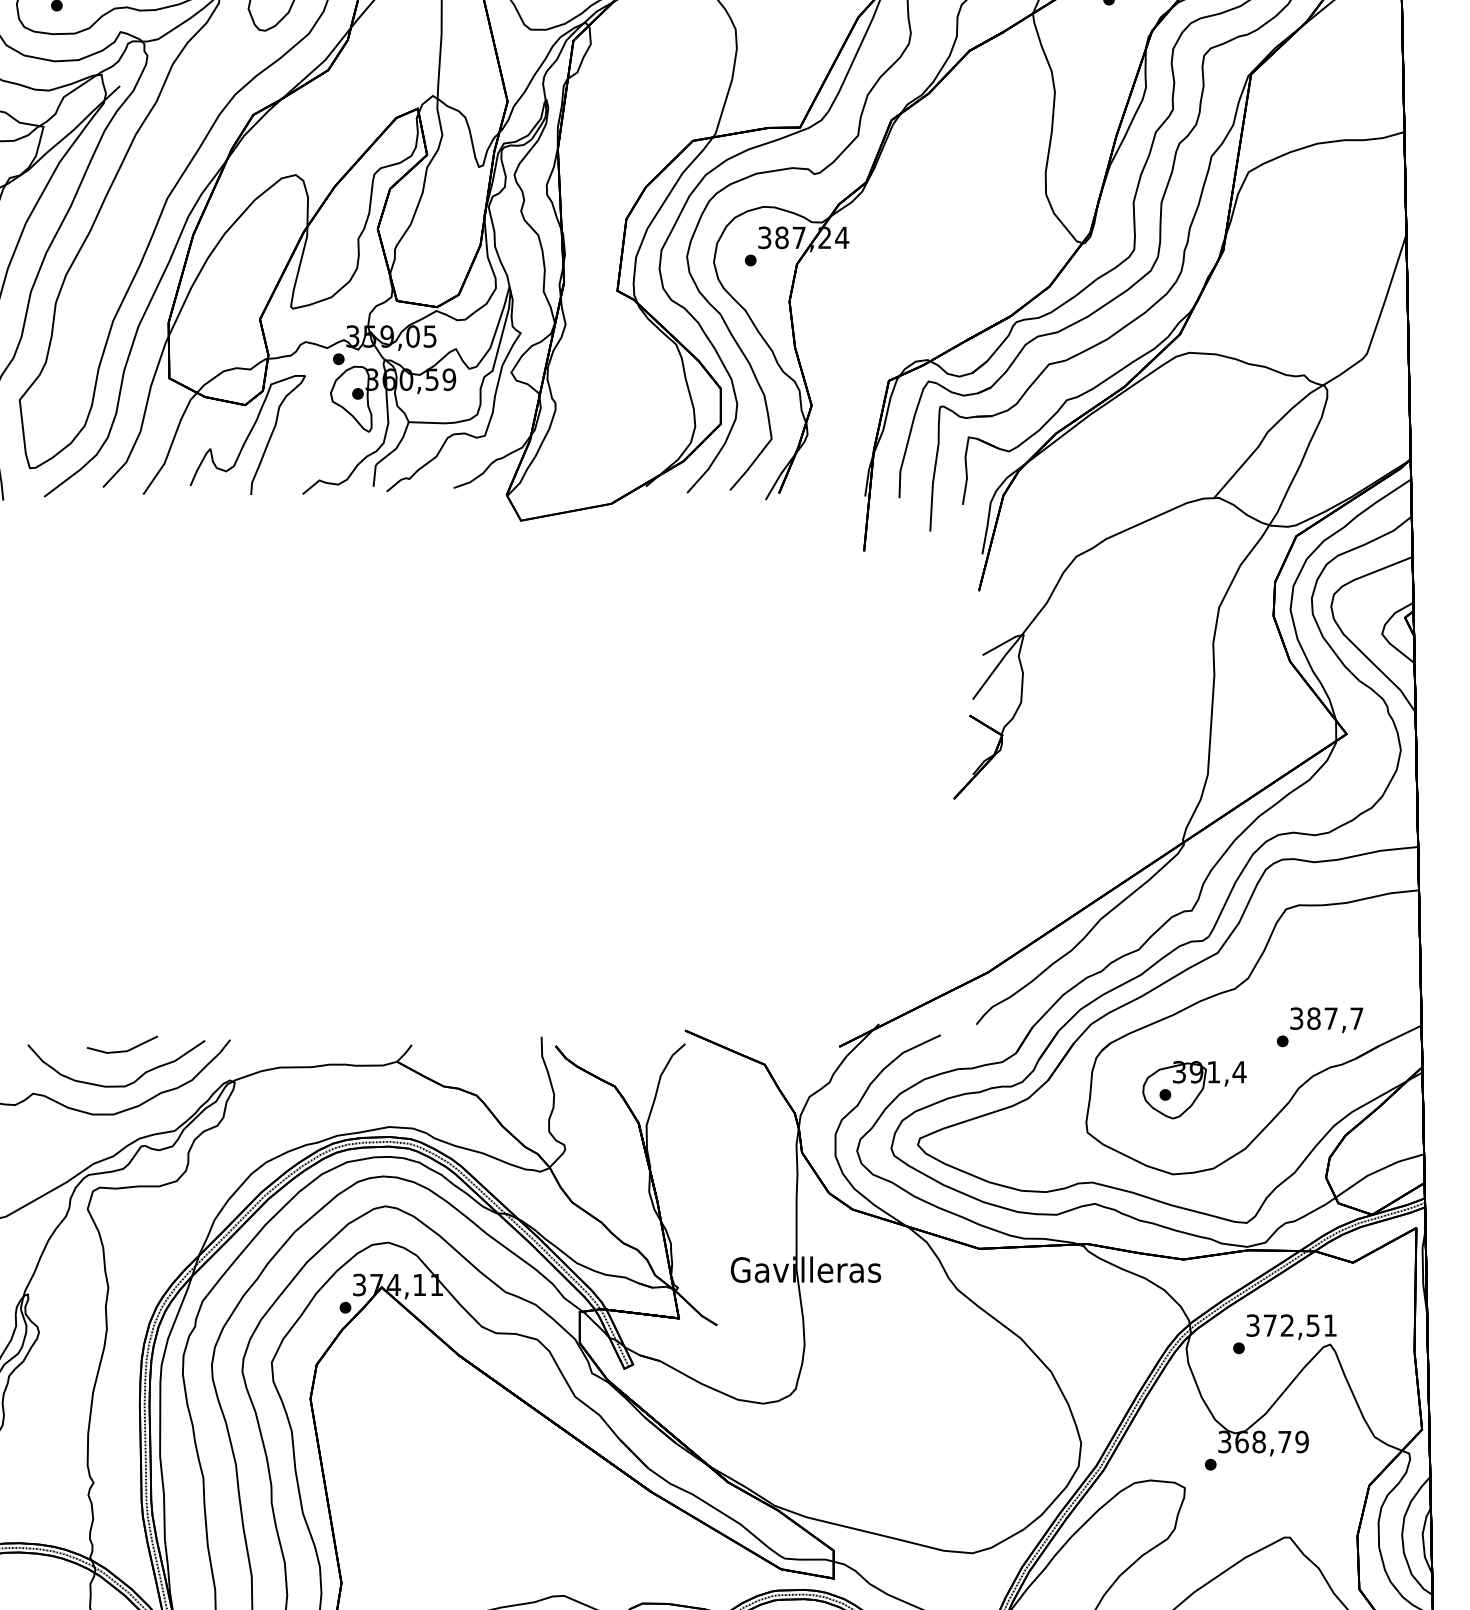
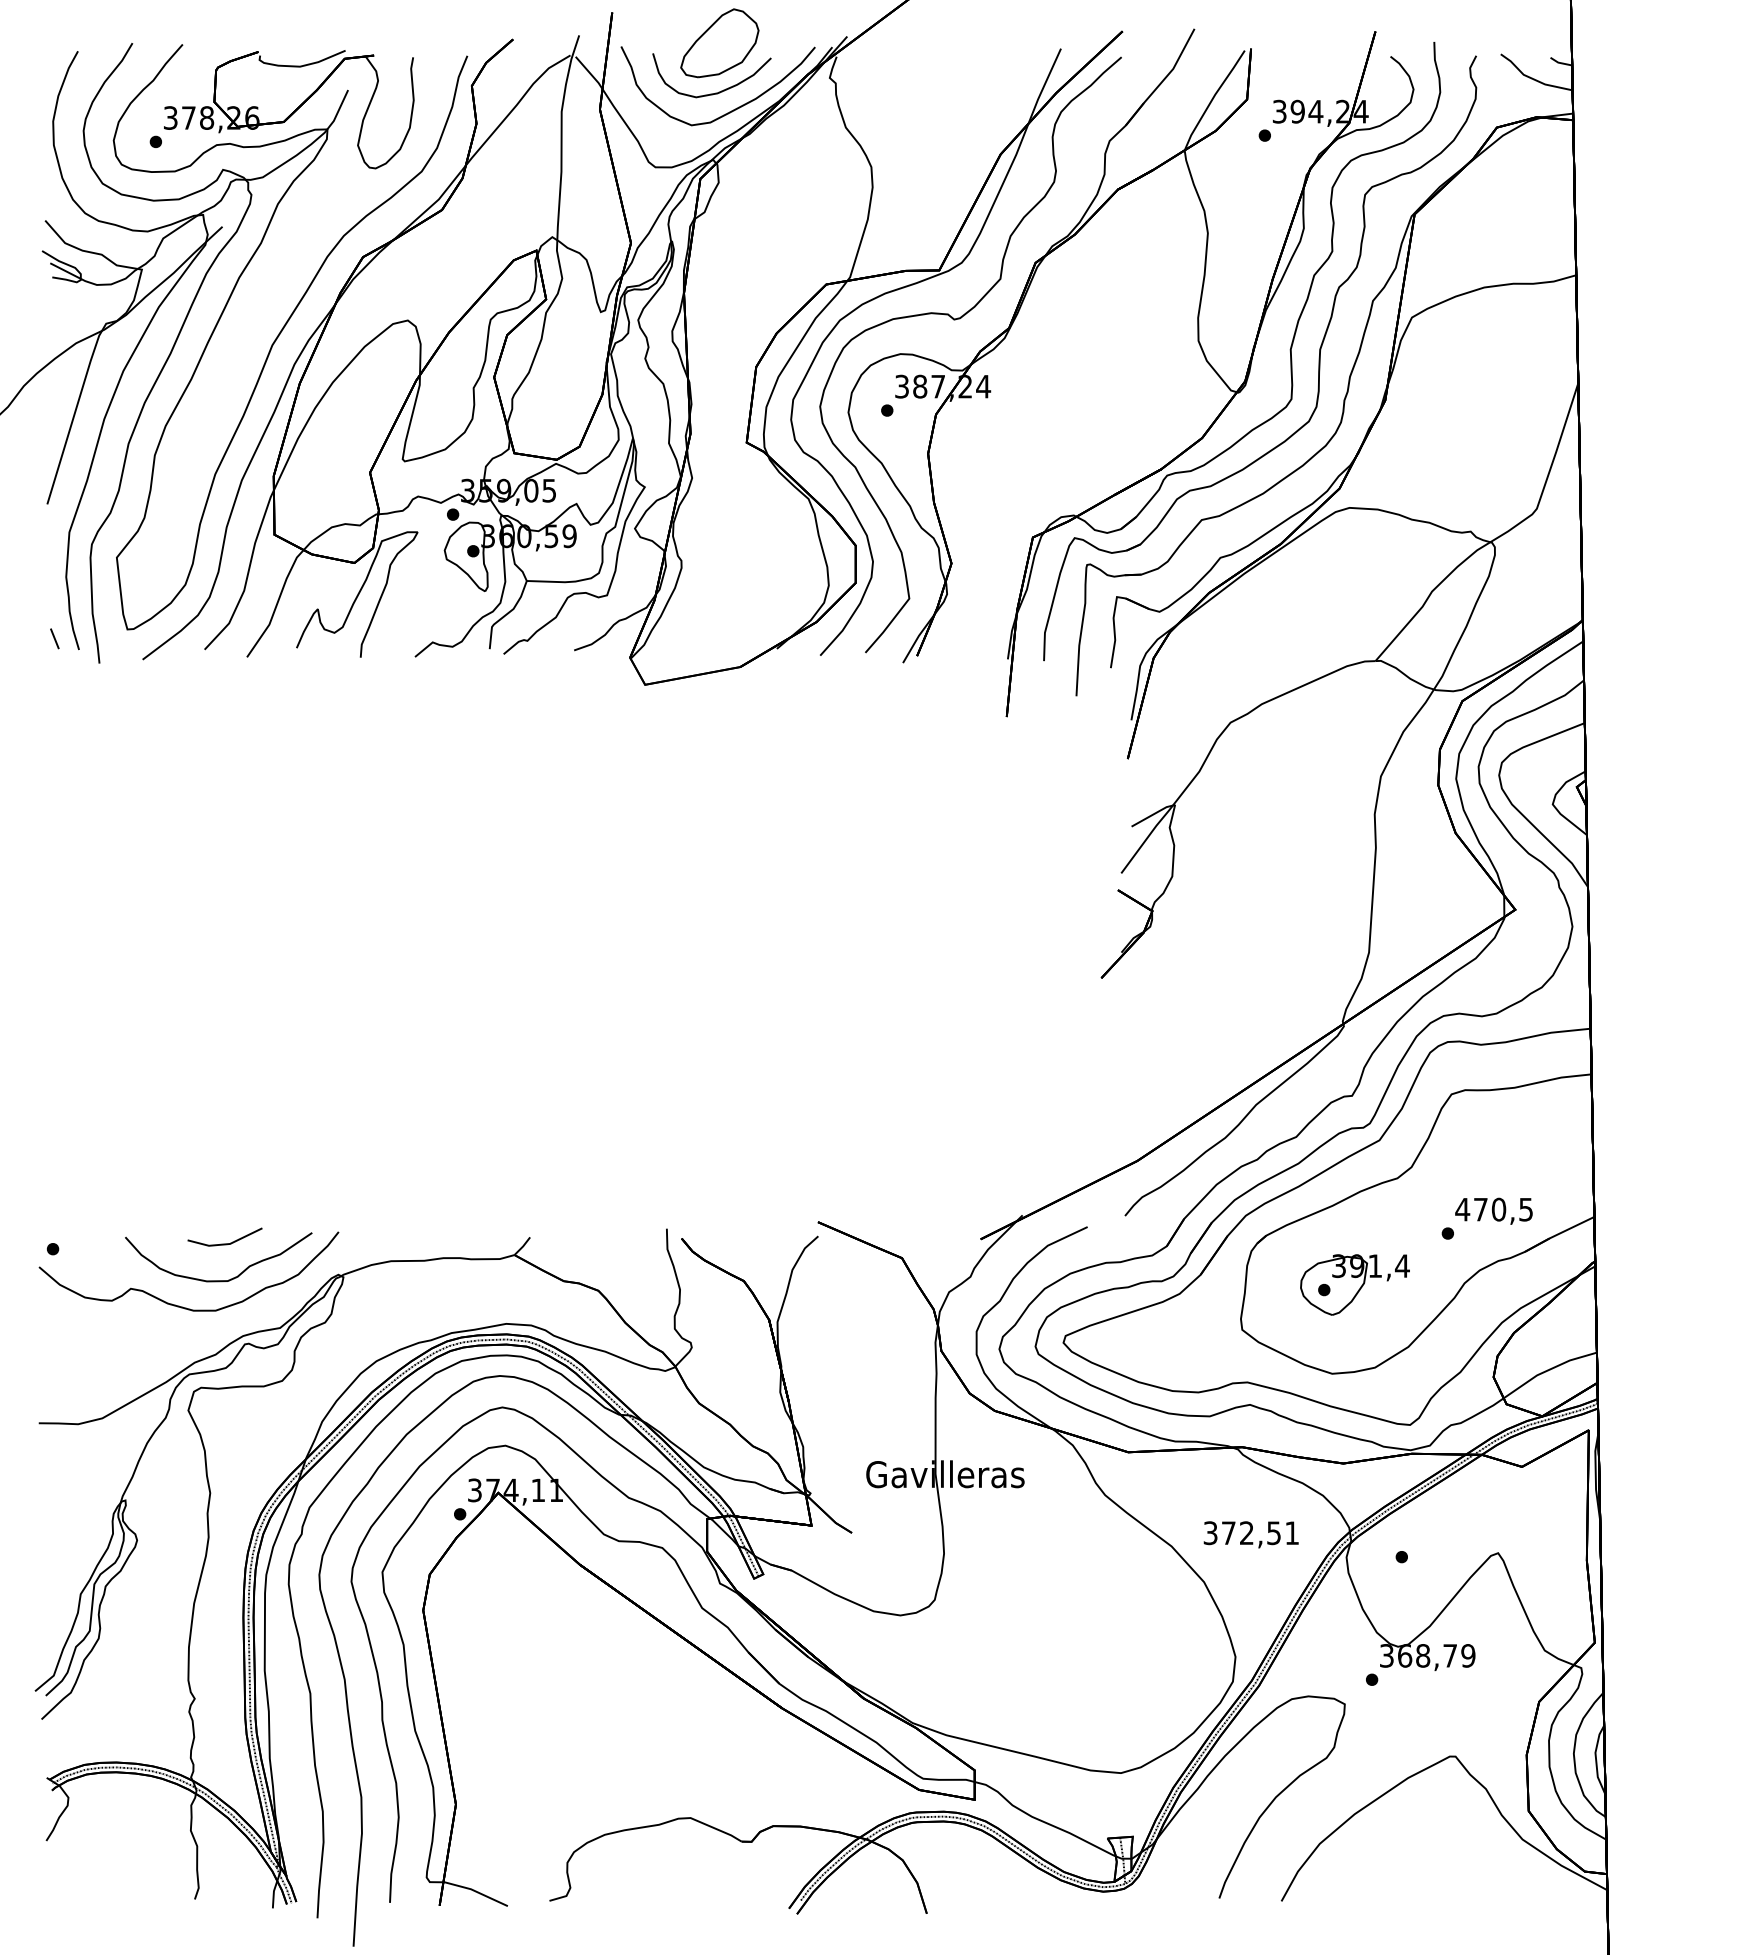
text: (1325, 1018) -> (1493, 1209), 387,7 -> 470,5
text: (1290, 1326) -> (1250, 1534), moved

